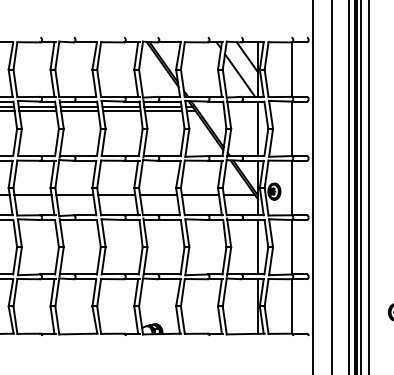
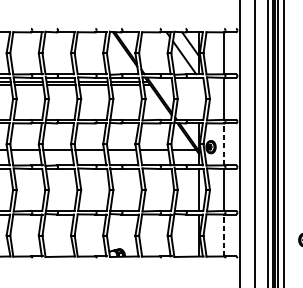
line: (258, 128) -> (198, 98), removed
line: (291, 187) -> (224, 144), solid -> dashed
line: (291, 305) -> (224, 234), solid -> dashed

